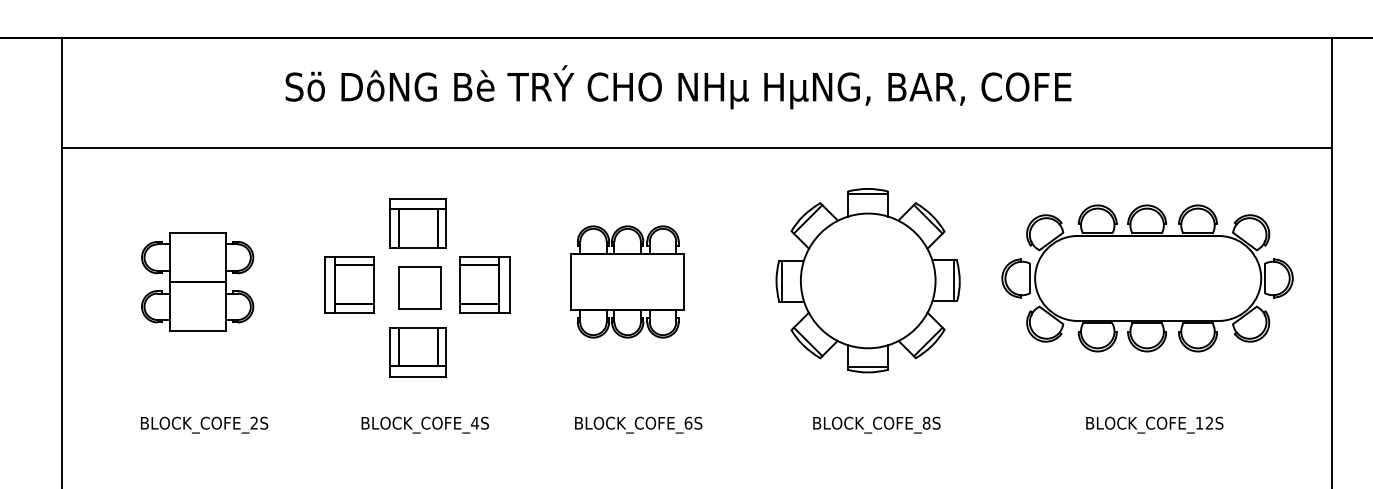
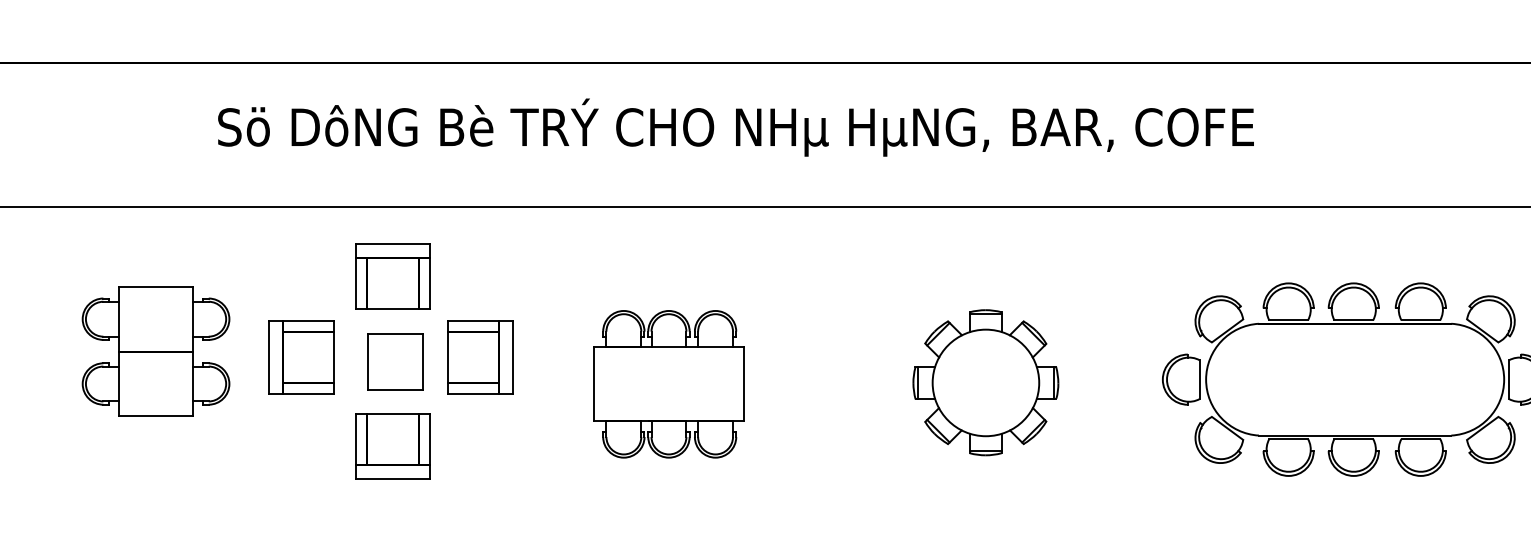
part: (867, 280) -> (985, 382), size x0.6
part: (197, 281) -> (155, 350), moved
part: (417, 287) -> (391, 361), moved

